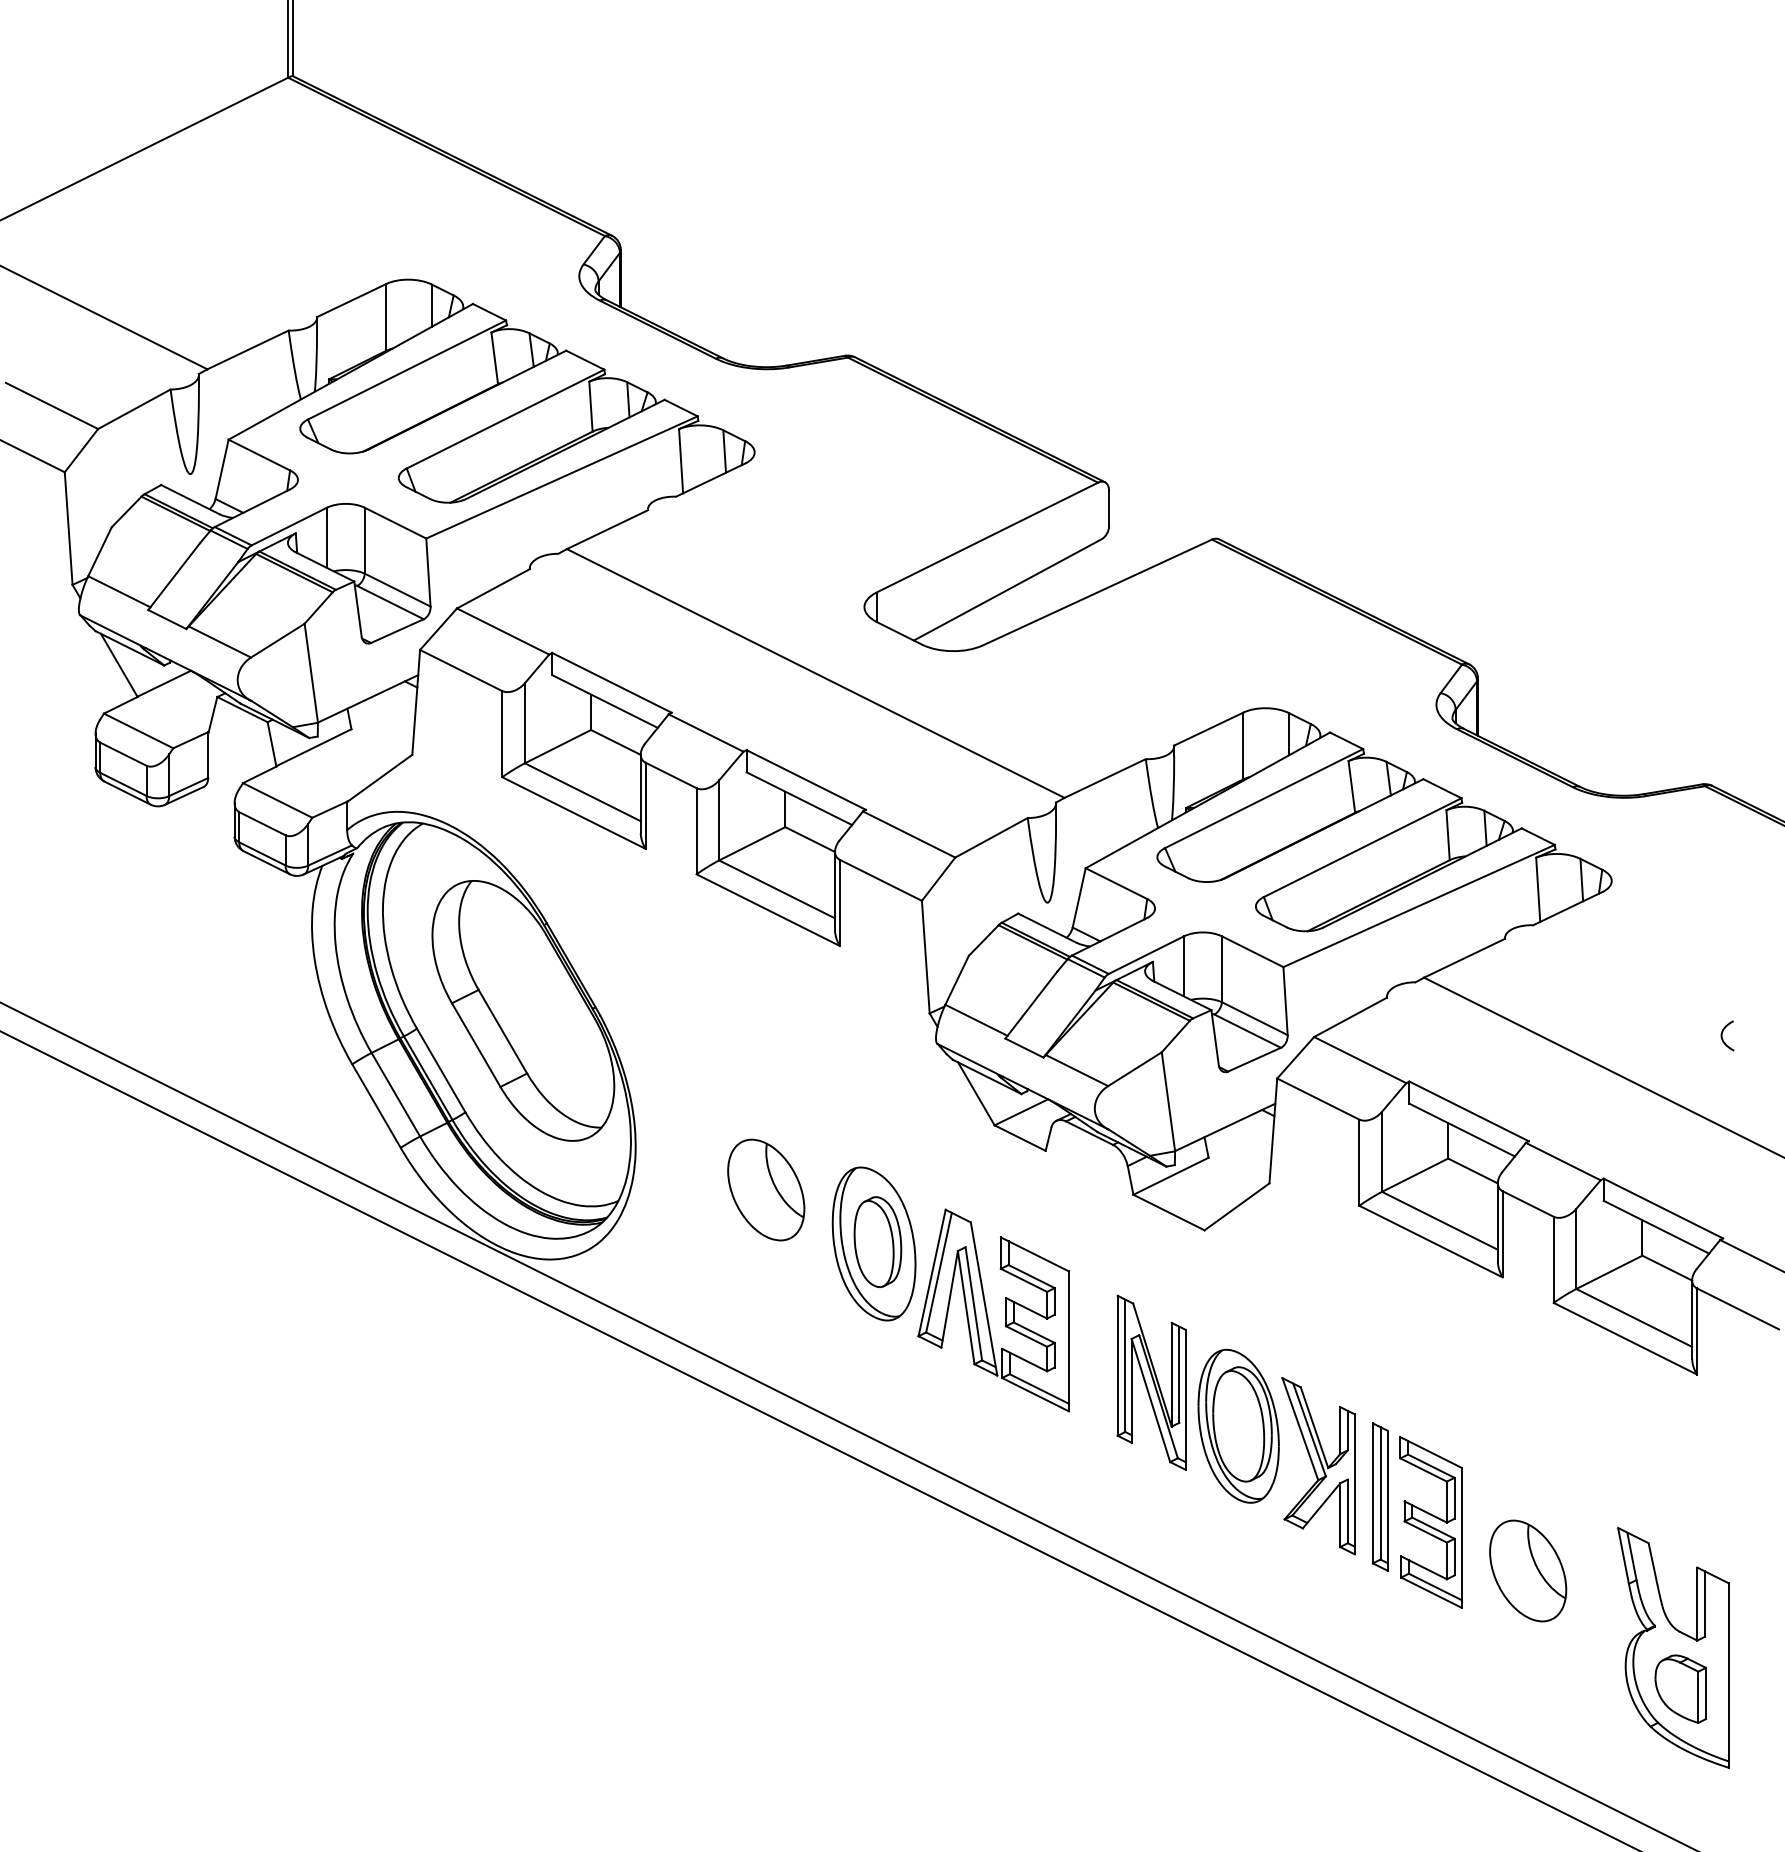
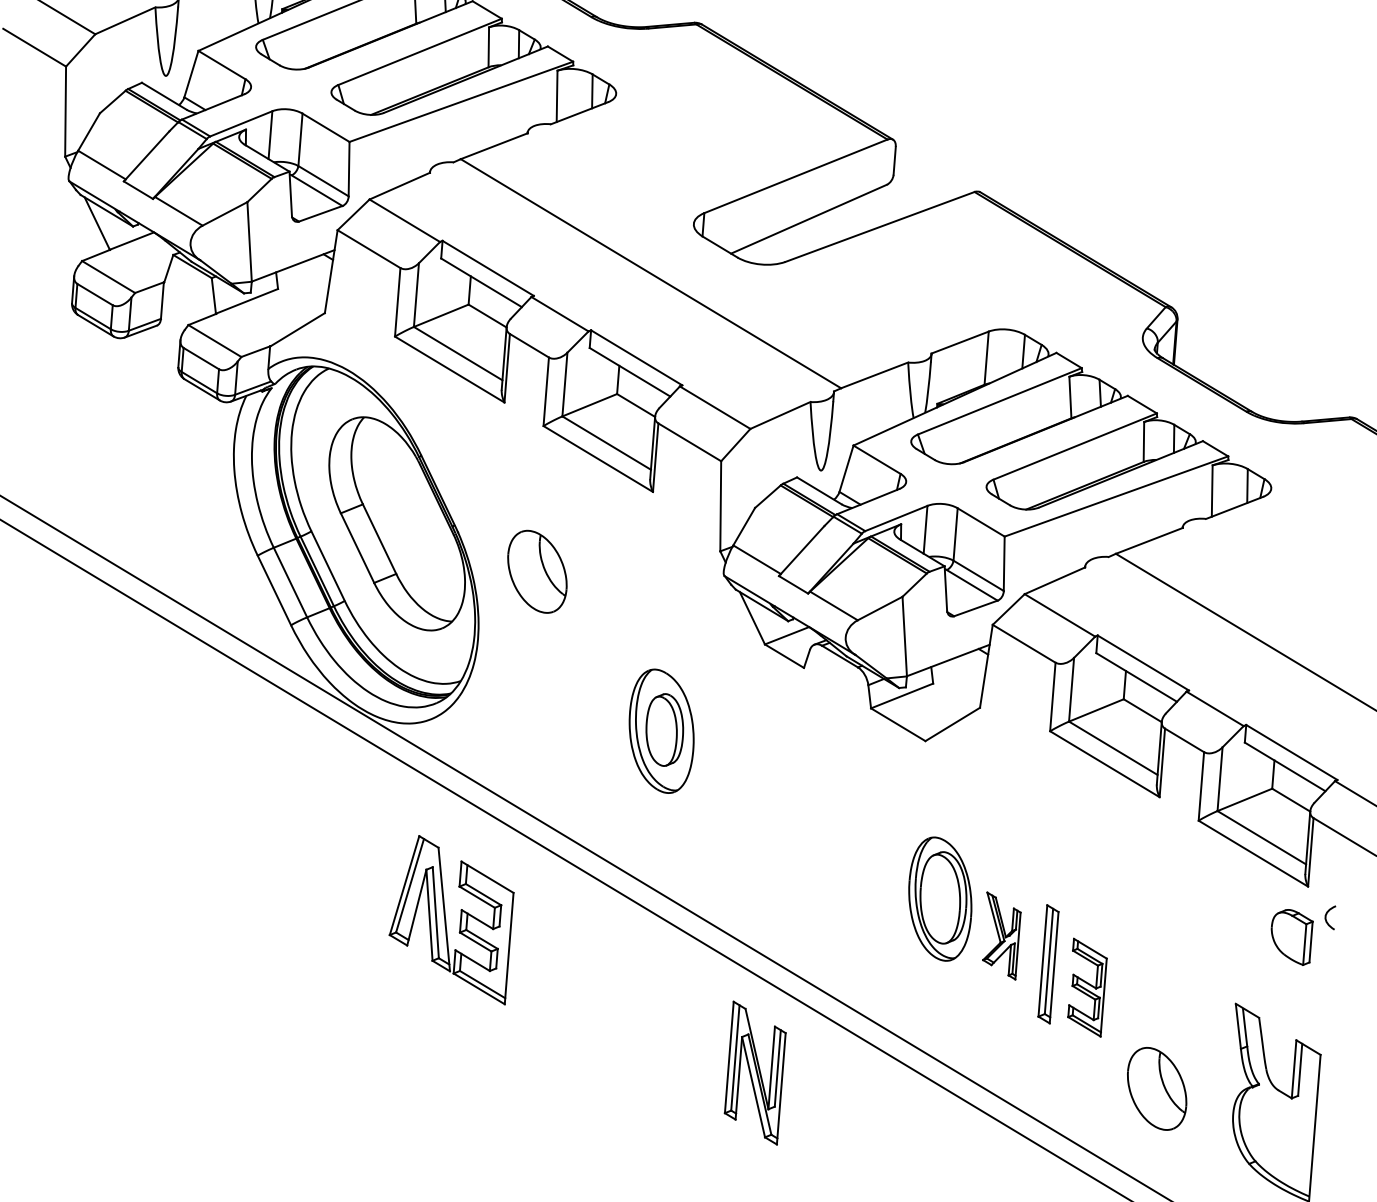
curve: (1723, 1032) -> (1327, 914), moved
part: (766, 1189) -> (537, 571), moved
part: (987, 1311) -> (446, 919), moved
part: (1151, 1382) -> (755, 1072), moved
part: (1318, 1466) -> (1001, 936), size x0.6
part: (1430, 1522) -> (1086, 987), size x0.7
part: (1528, 1570) -> (1157, 1088), moved
part: (1680, 1688) -> (1291, 936), moved

